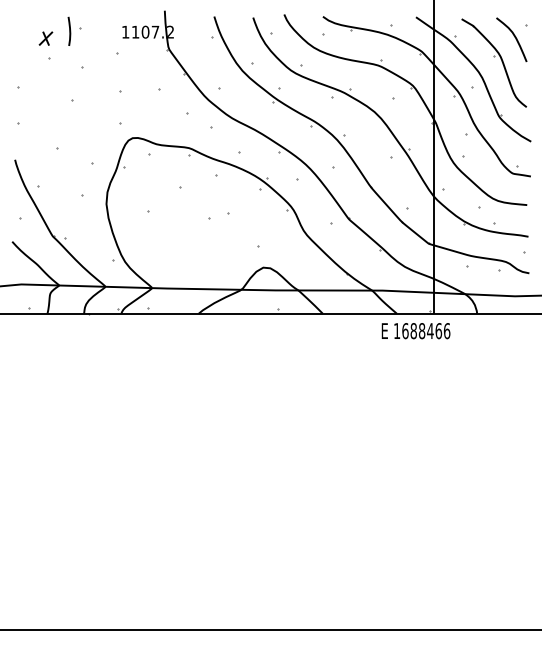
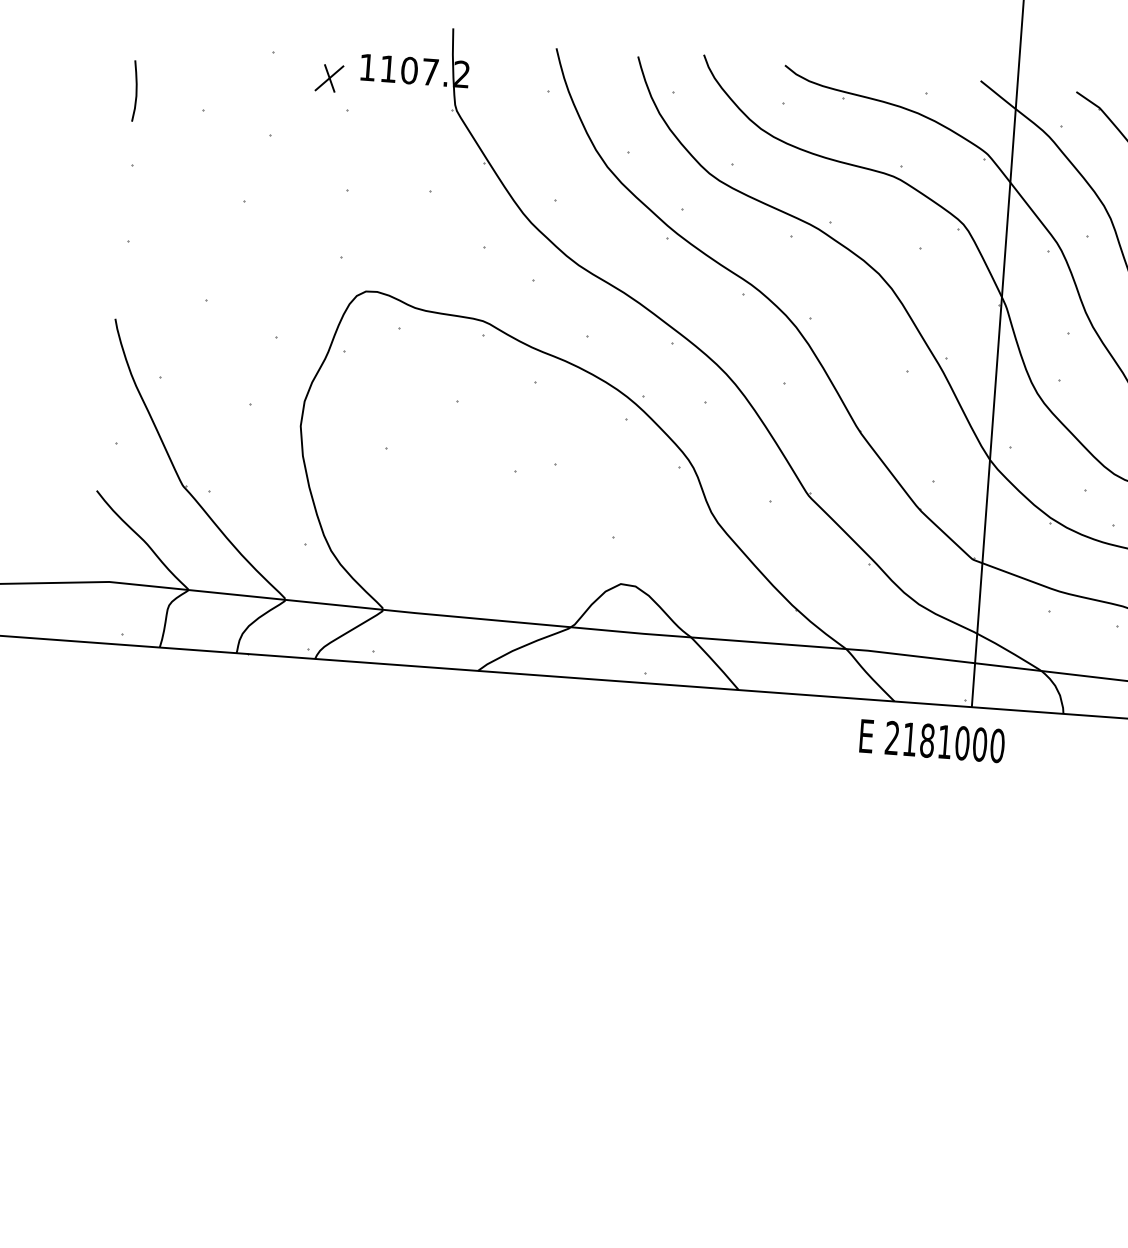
curve: (69, 30) -> (135, 89), moved
part: (45, 38) -> (328, 77), moved
text: (422, 331) -> (945, 742), 1688466 -> 2181000

